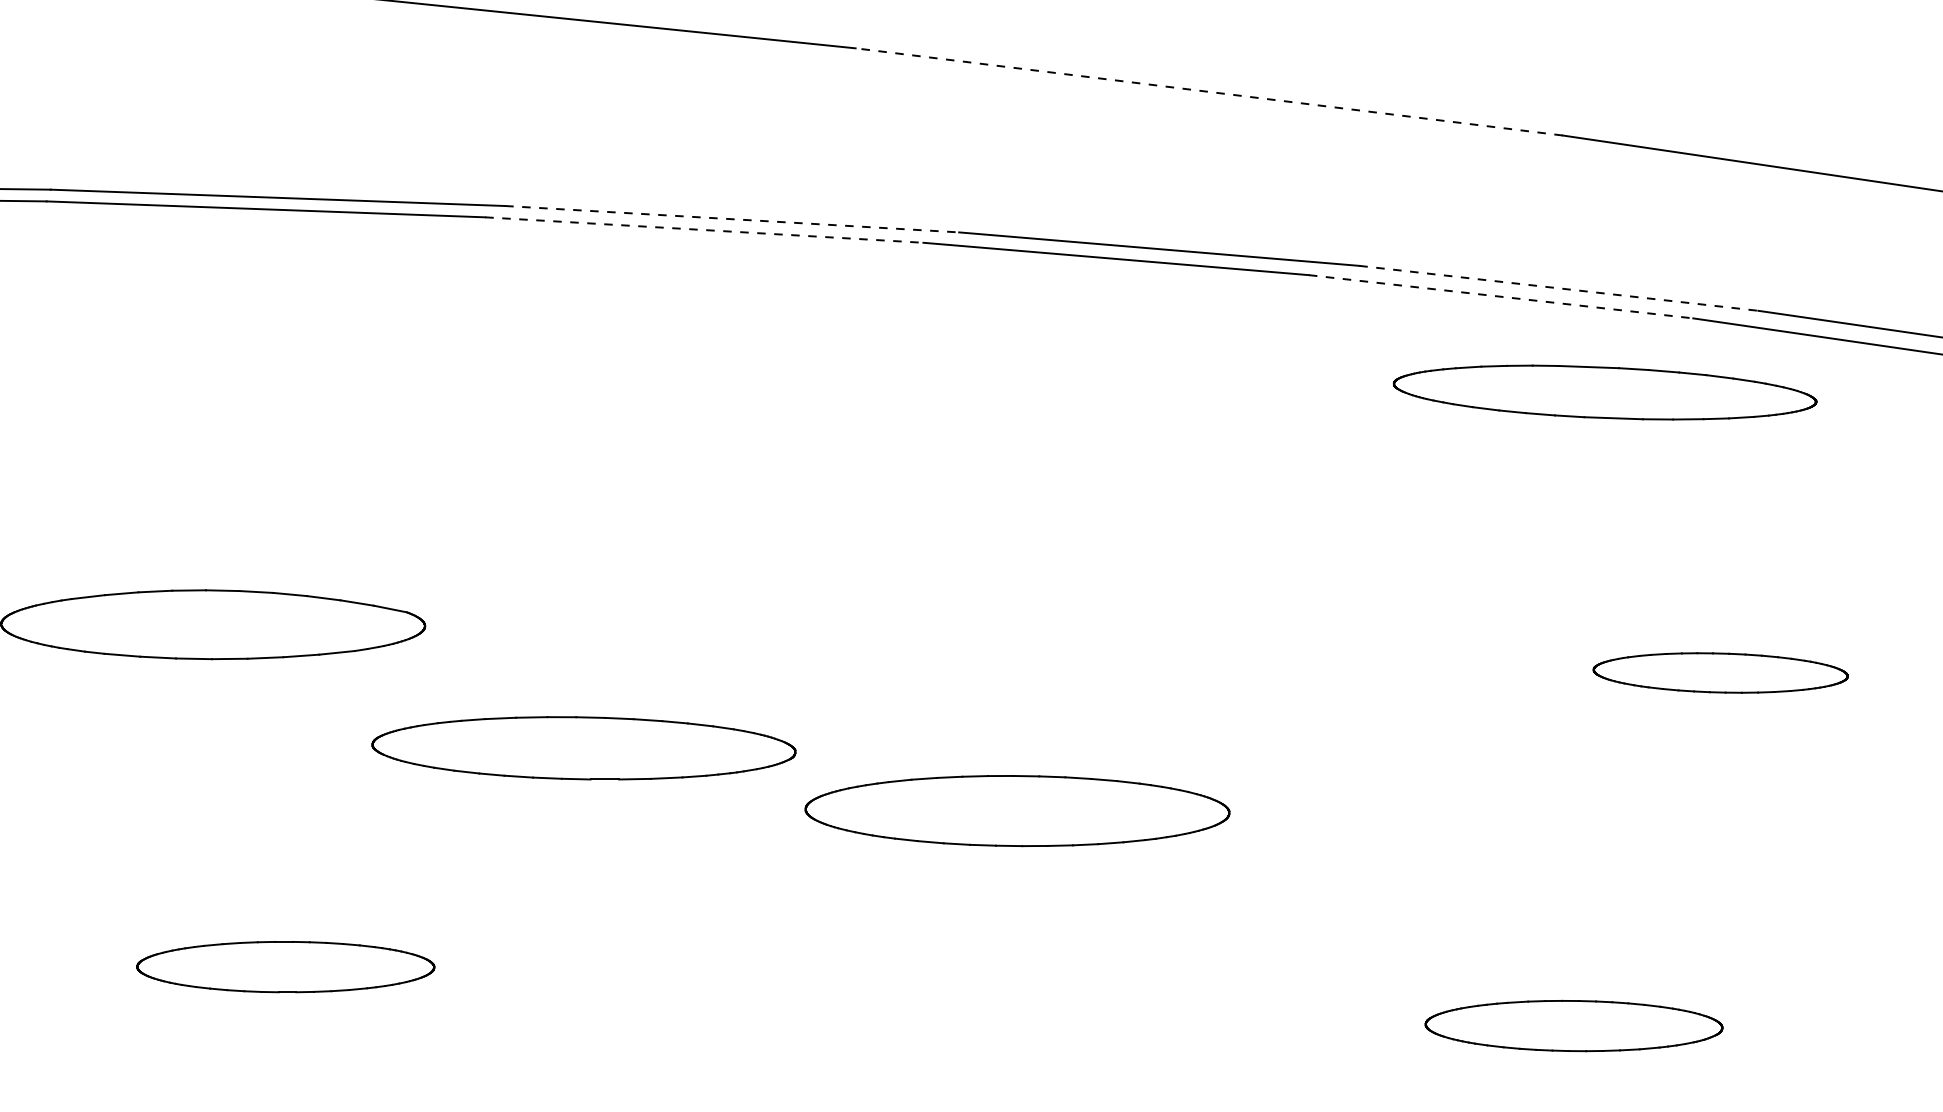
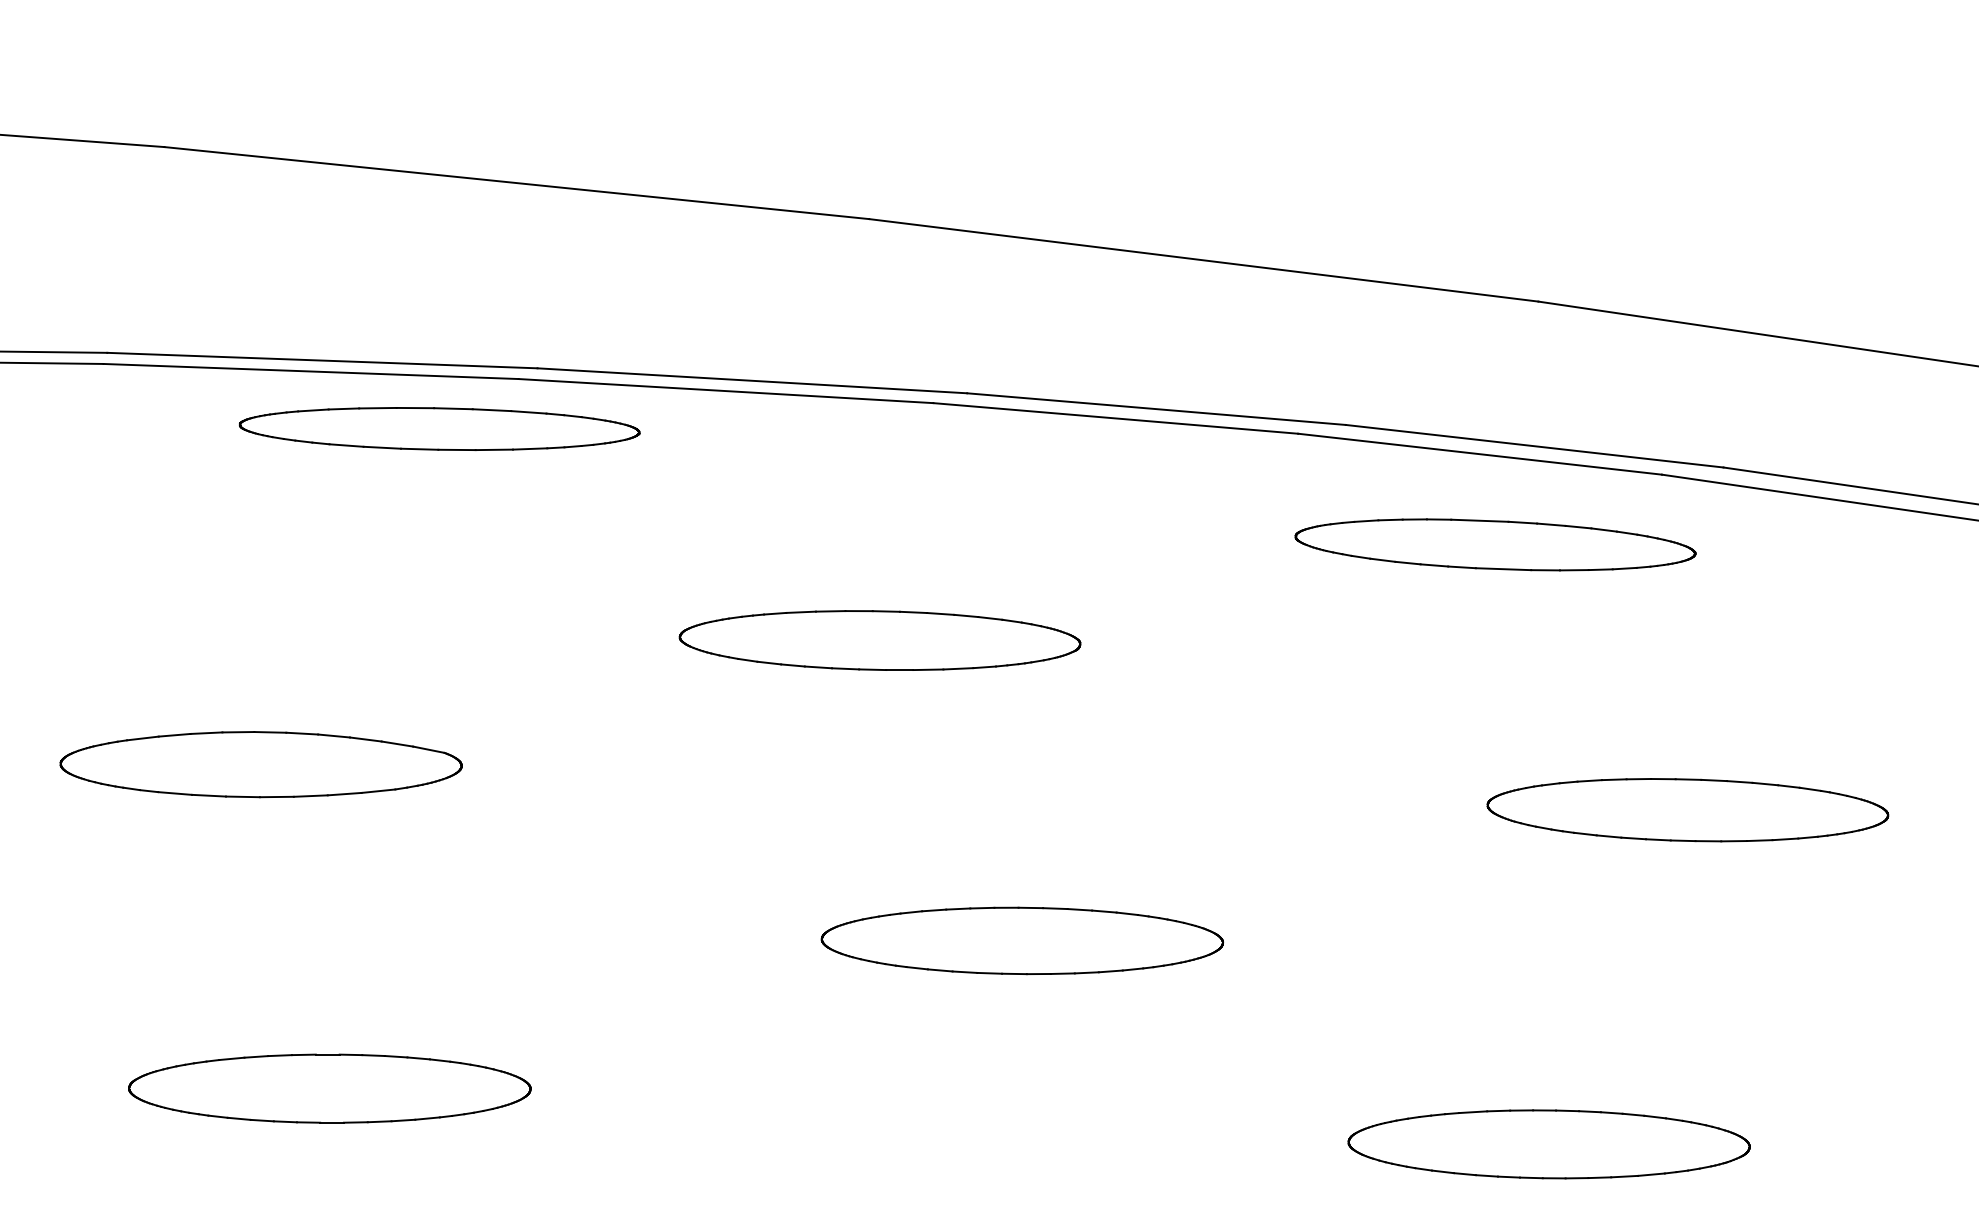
line: (1208, 92) -> (1203, 260), dashed -> solid
line: (732, 218) -> (752, 380), dashed -> solid
line: (703, 230) -> (725, 391), dashed -> solid
part: (401, 269) -> (439, 428), added
line: (1559, 288) -> (1535, 446), dashed -> solid
line: (1501, 297) -> (1480, 454), dashed -> solid
part: (1605, 392) -> (1495, 544), moved
part: (1720, 673) -> (1687, 810), size x1.67
part: (583, 748) -> (879, 640), moved
part: (285, 966) -> (329, 1088), size x1.43
part: (1573, 1026) -> (1548, 1144), size x1.43

